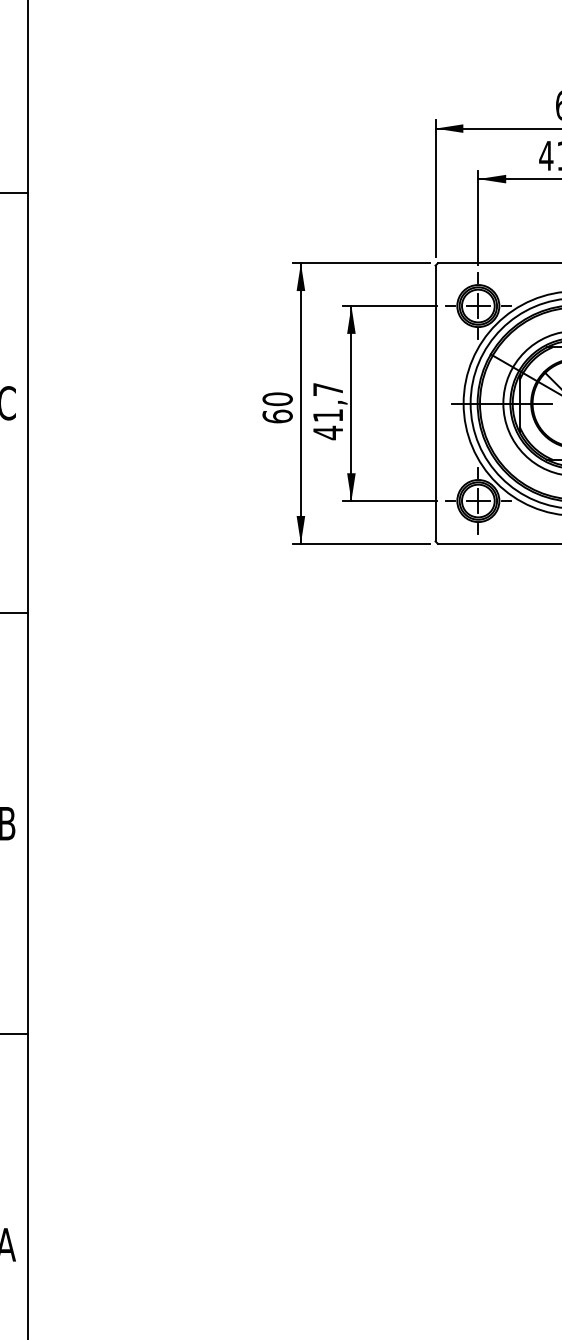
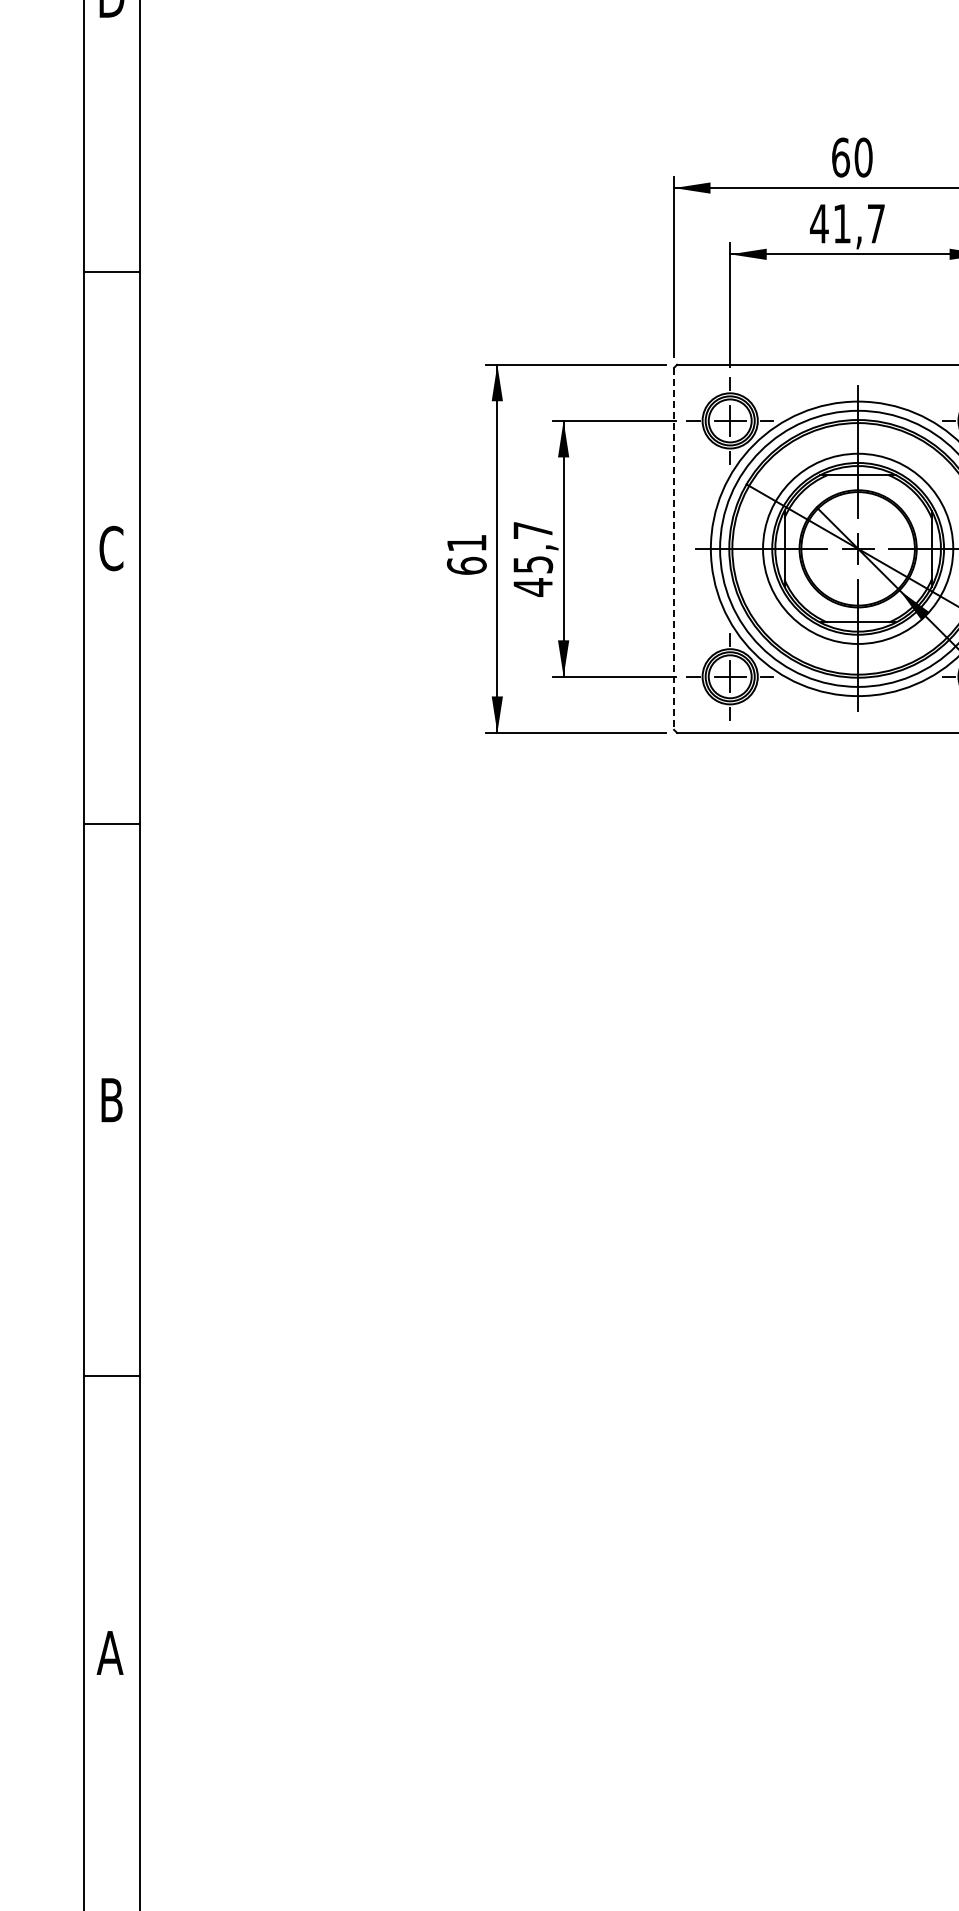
text: (277, 399) -> (466, 543), 60 -> 61
line: (435, 404) -> (674, 549), solid -> dashed
text: (328, 415) -> (533, 564), 41,7 -> 45,7

